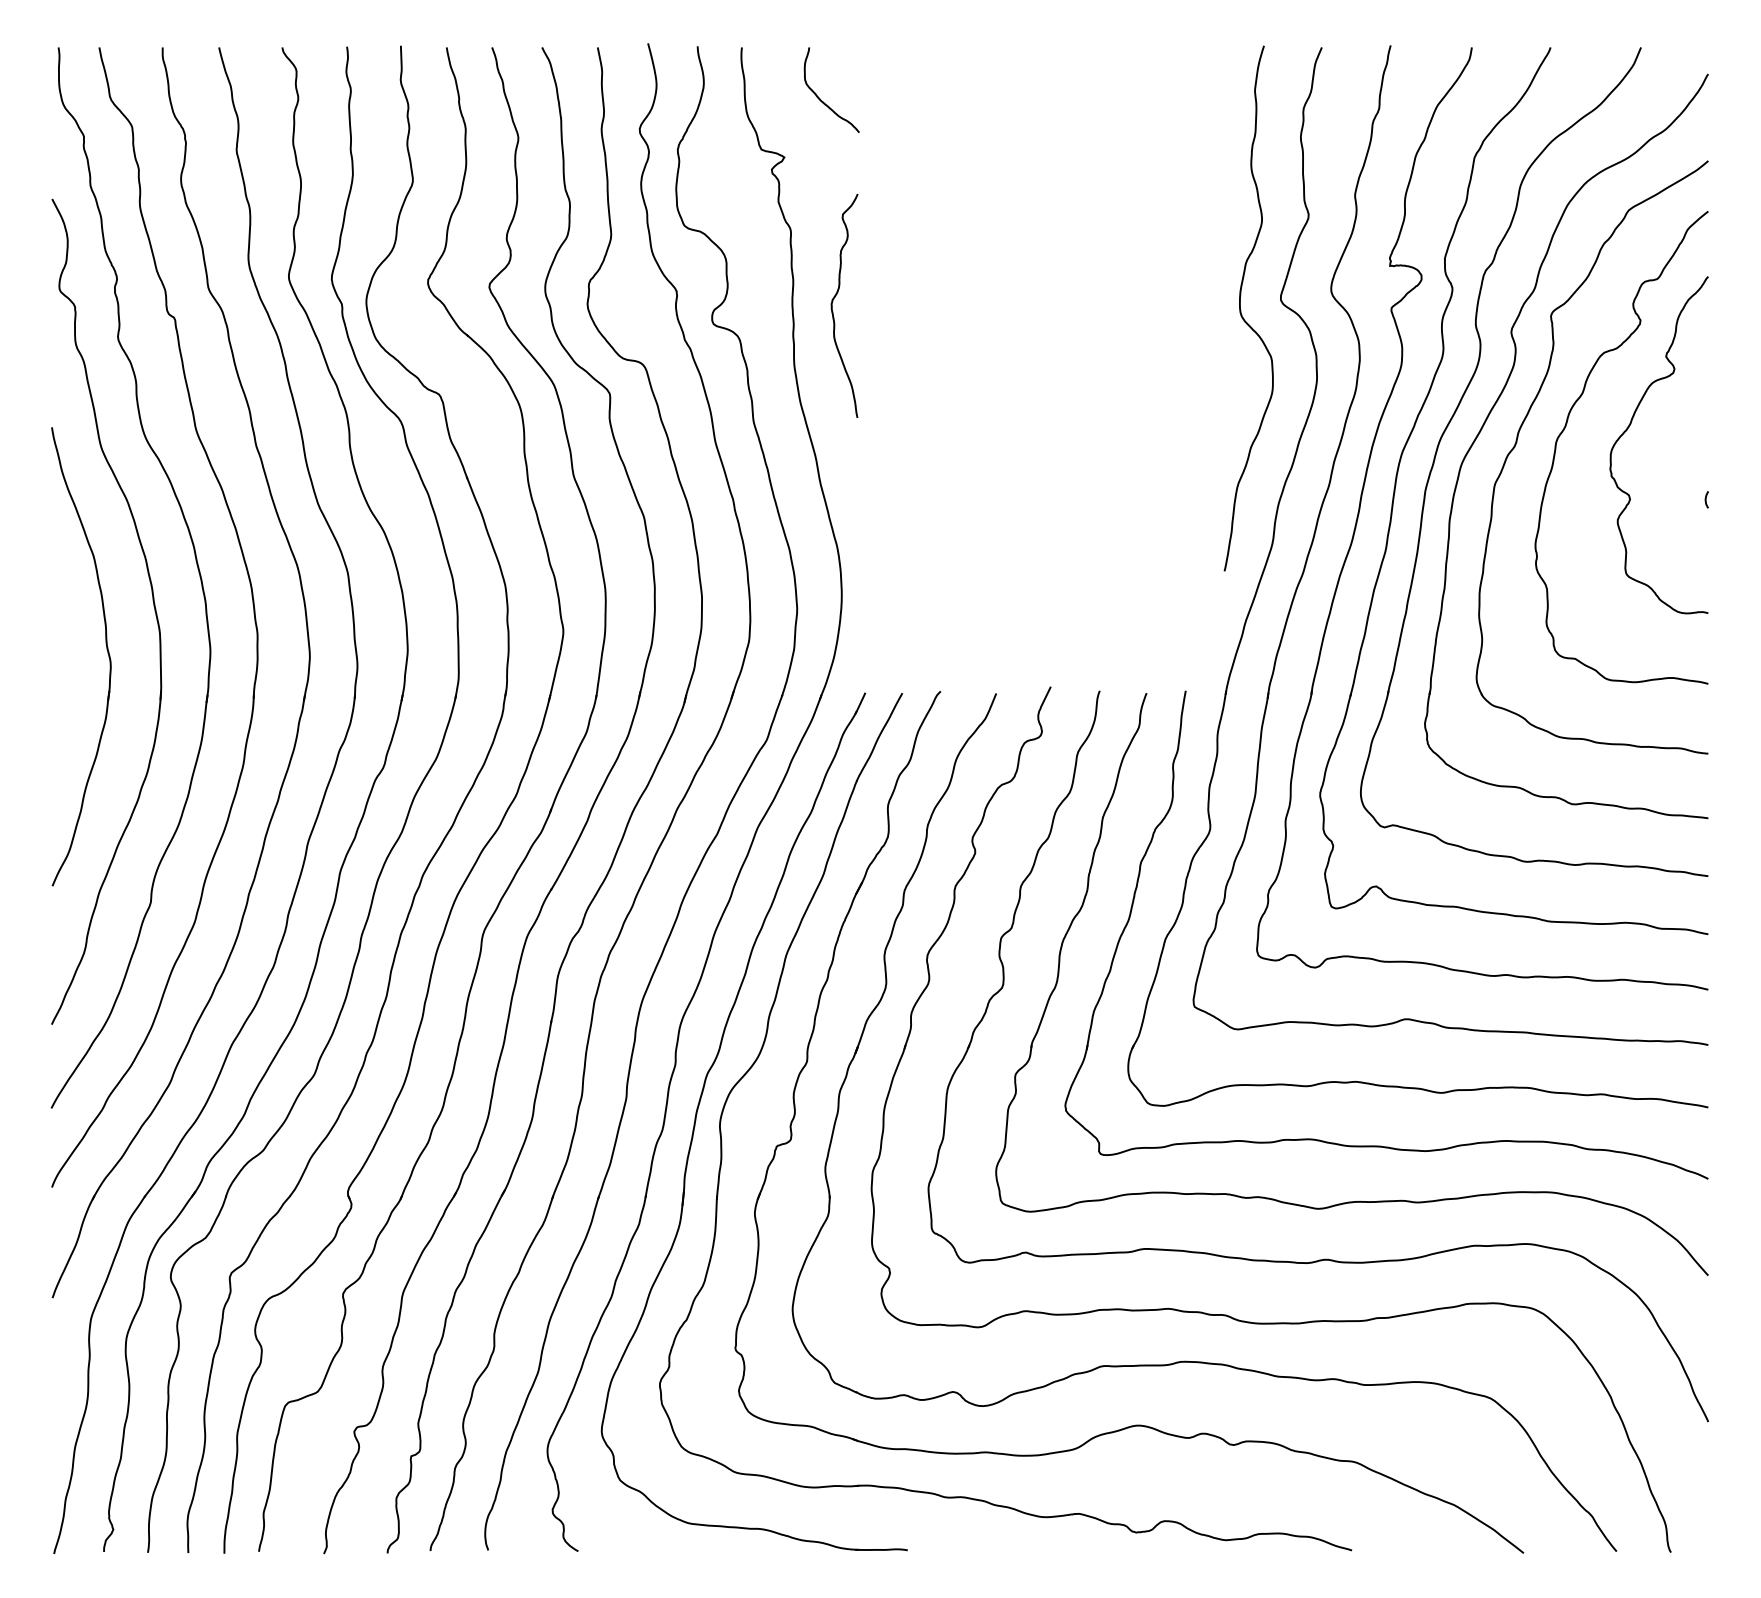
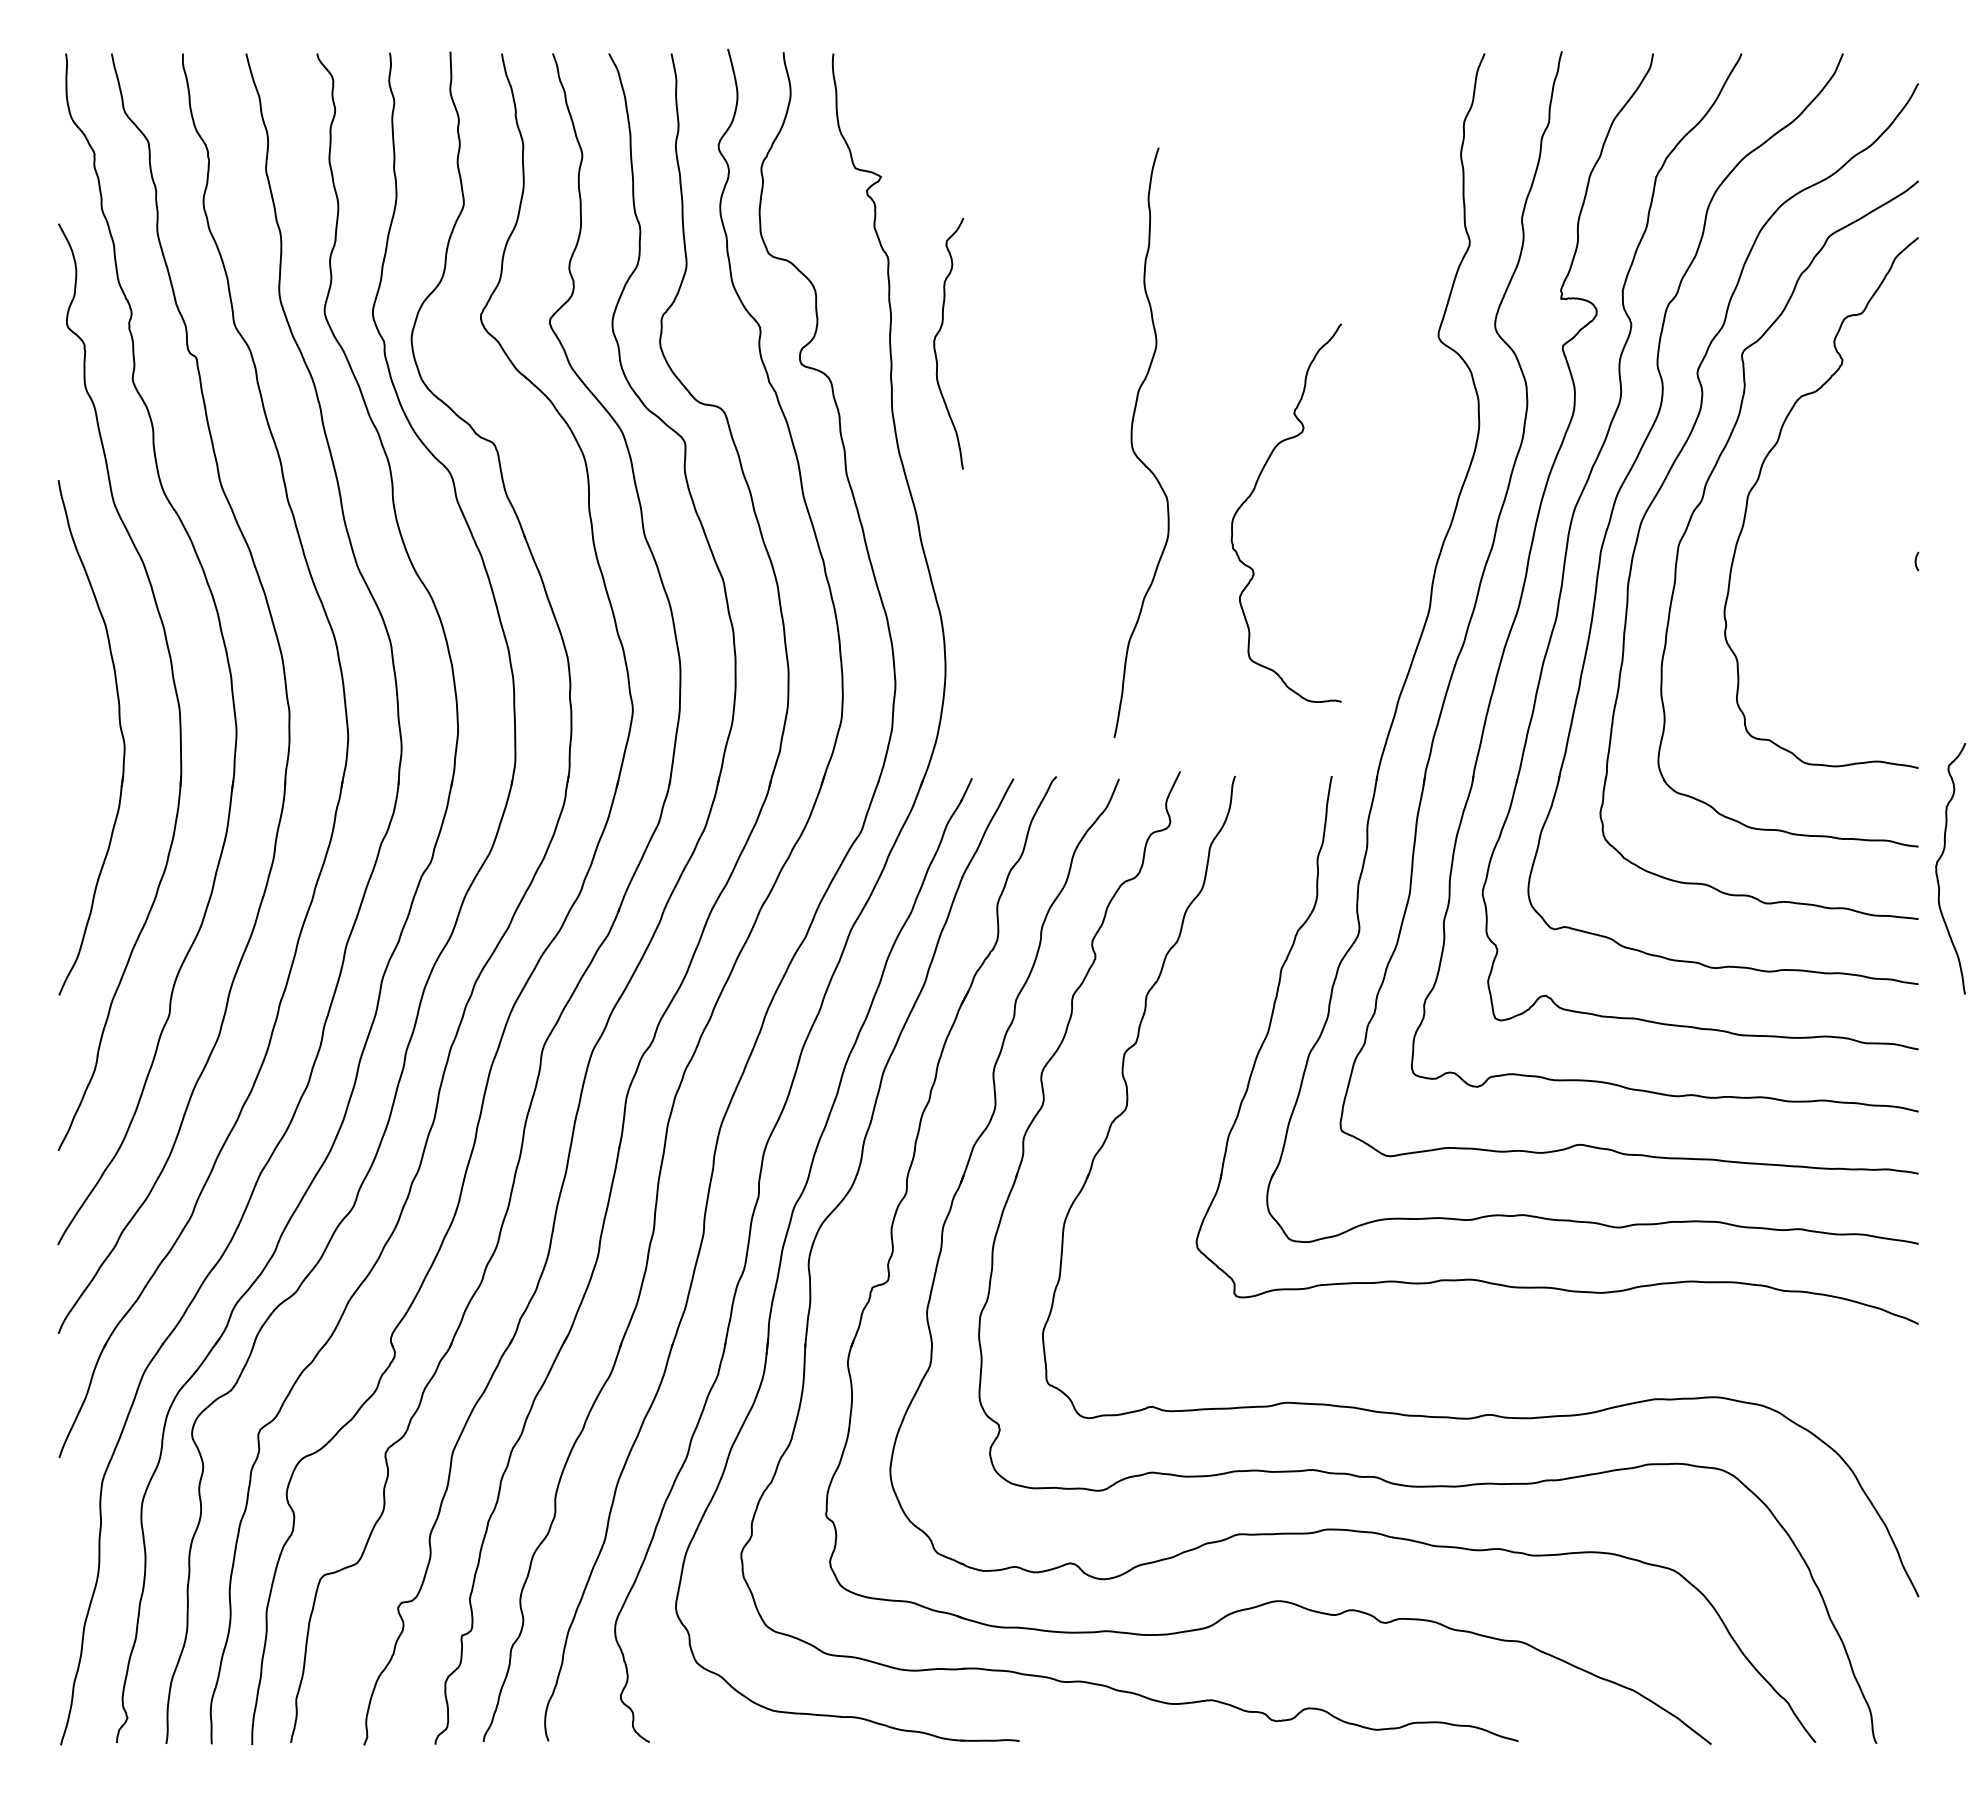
curve: (824, 102) -> (926, 115), removed
curve: (1241, 311) -> (1133, 446), moved
curve: (1629, 426) -> (1253, 492), moved
curve: (1725, 773) -> (1937, 868), added
part: (1360, 1200) -> (1527, 1348), removed

